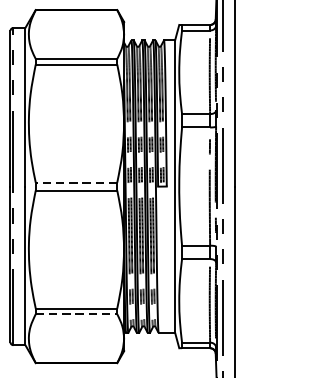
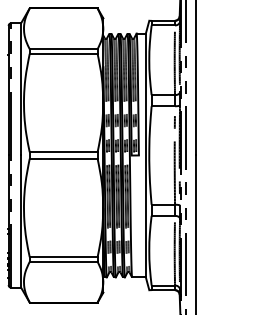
line: (76, 182) -> (63, 152), dashed -> solid
line: (76, 313) -> (63, 261), dashed -> solid

